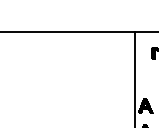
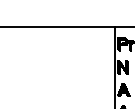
hatch: (144, 51) -> (122, 43), added
hatch: (144, 78) -> (122, 66), added

